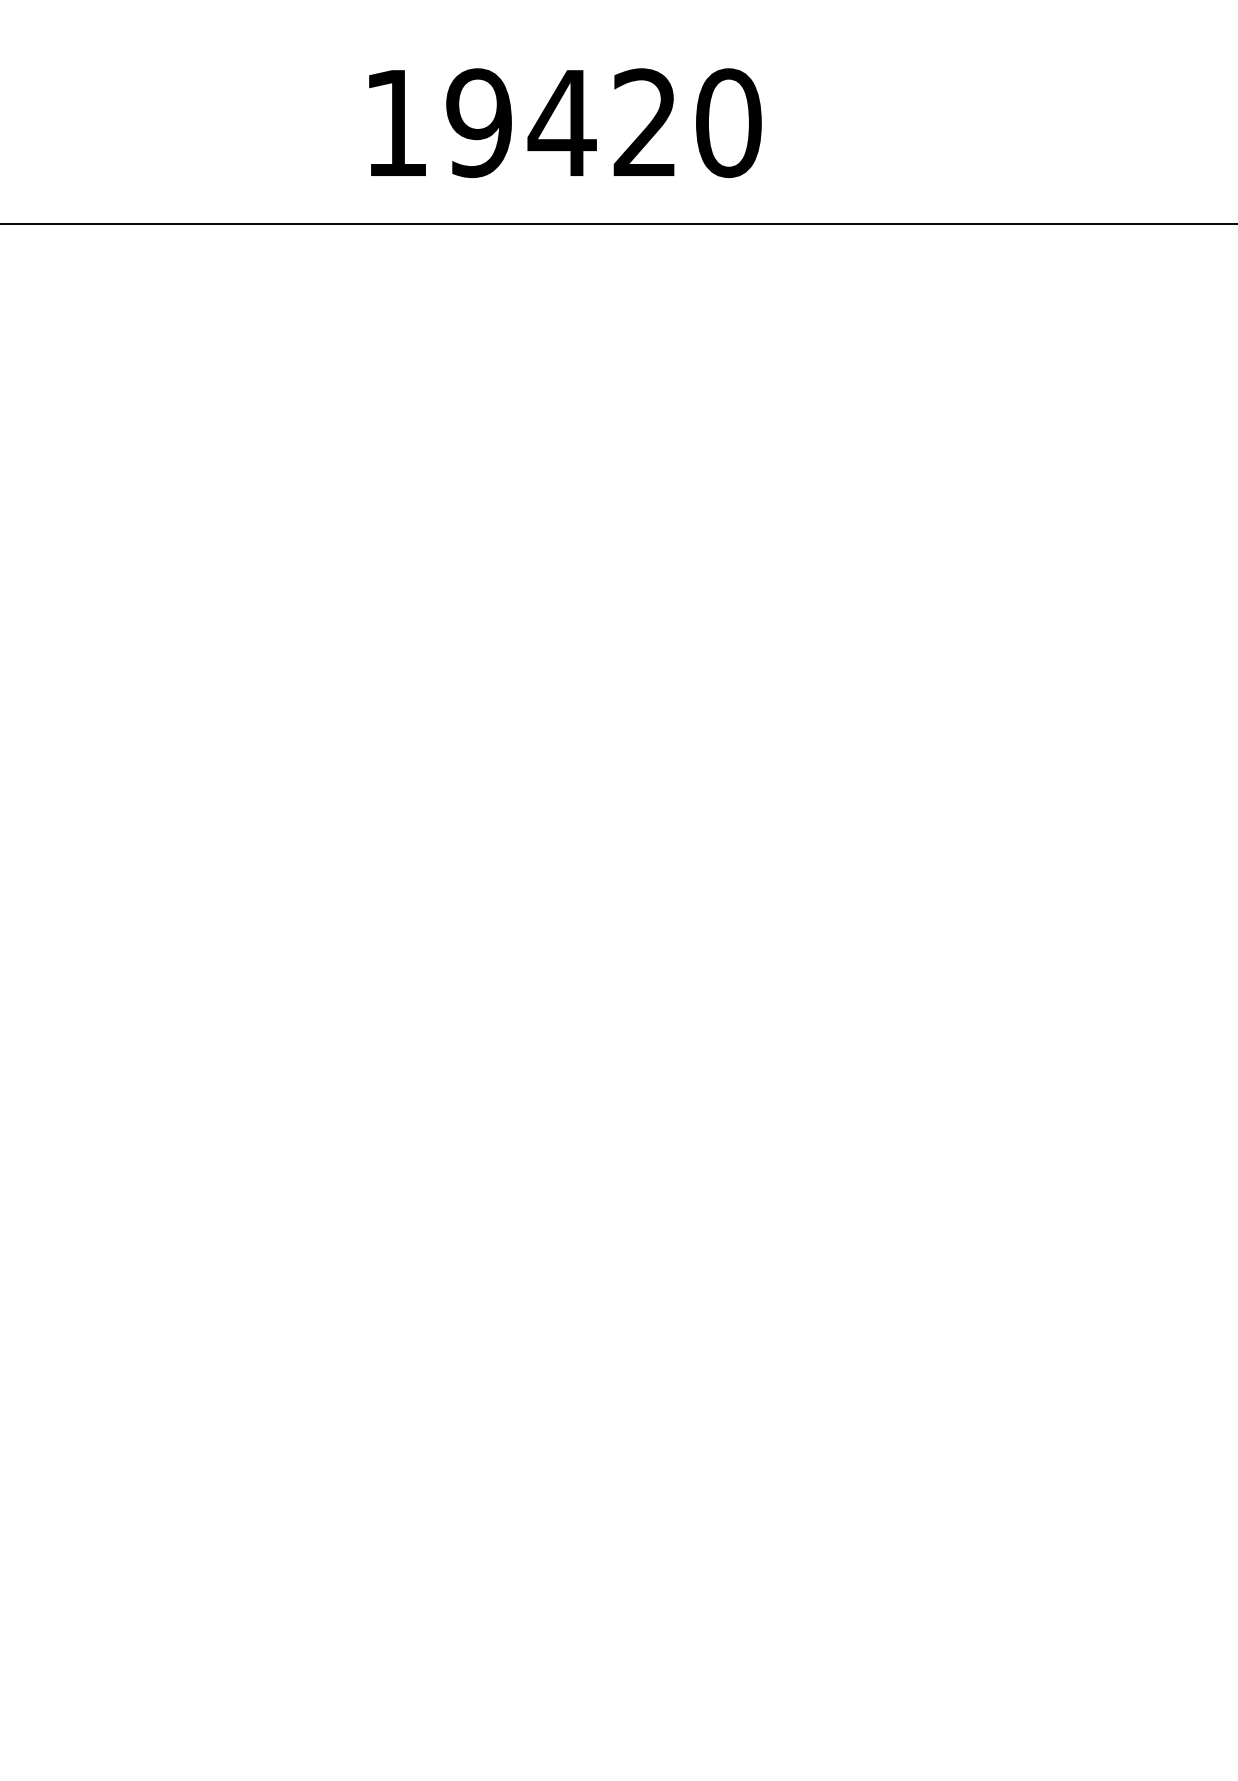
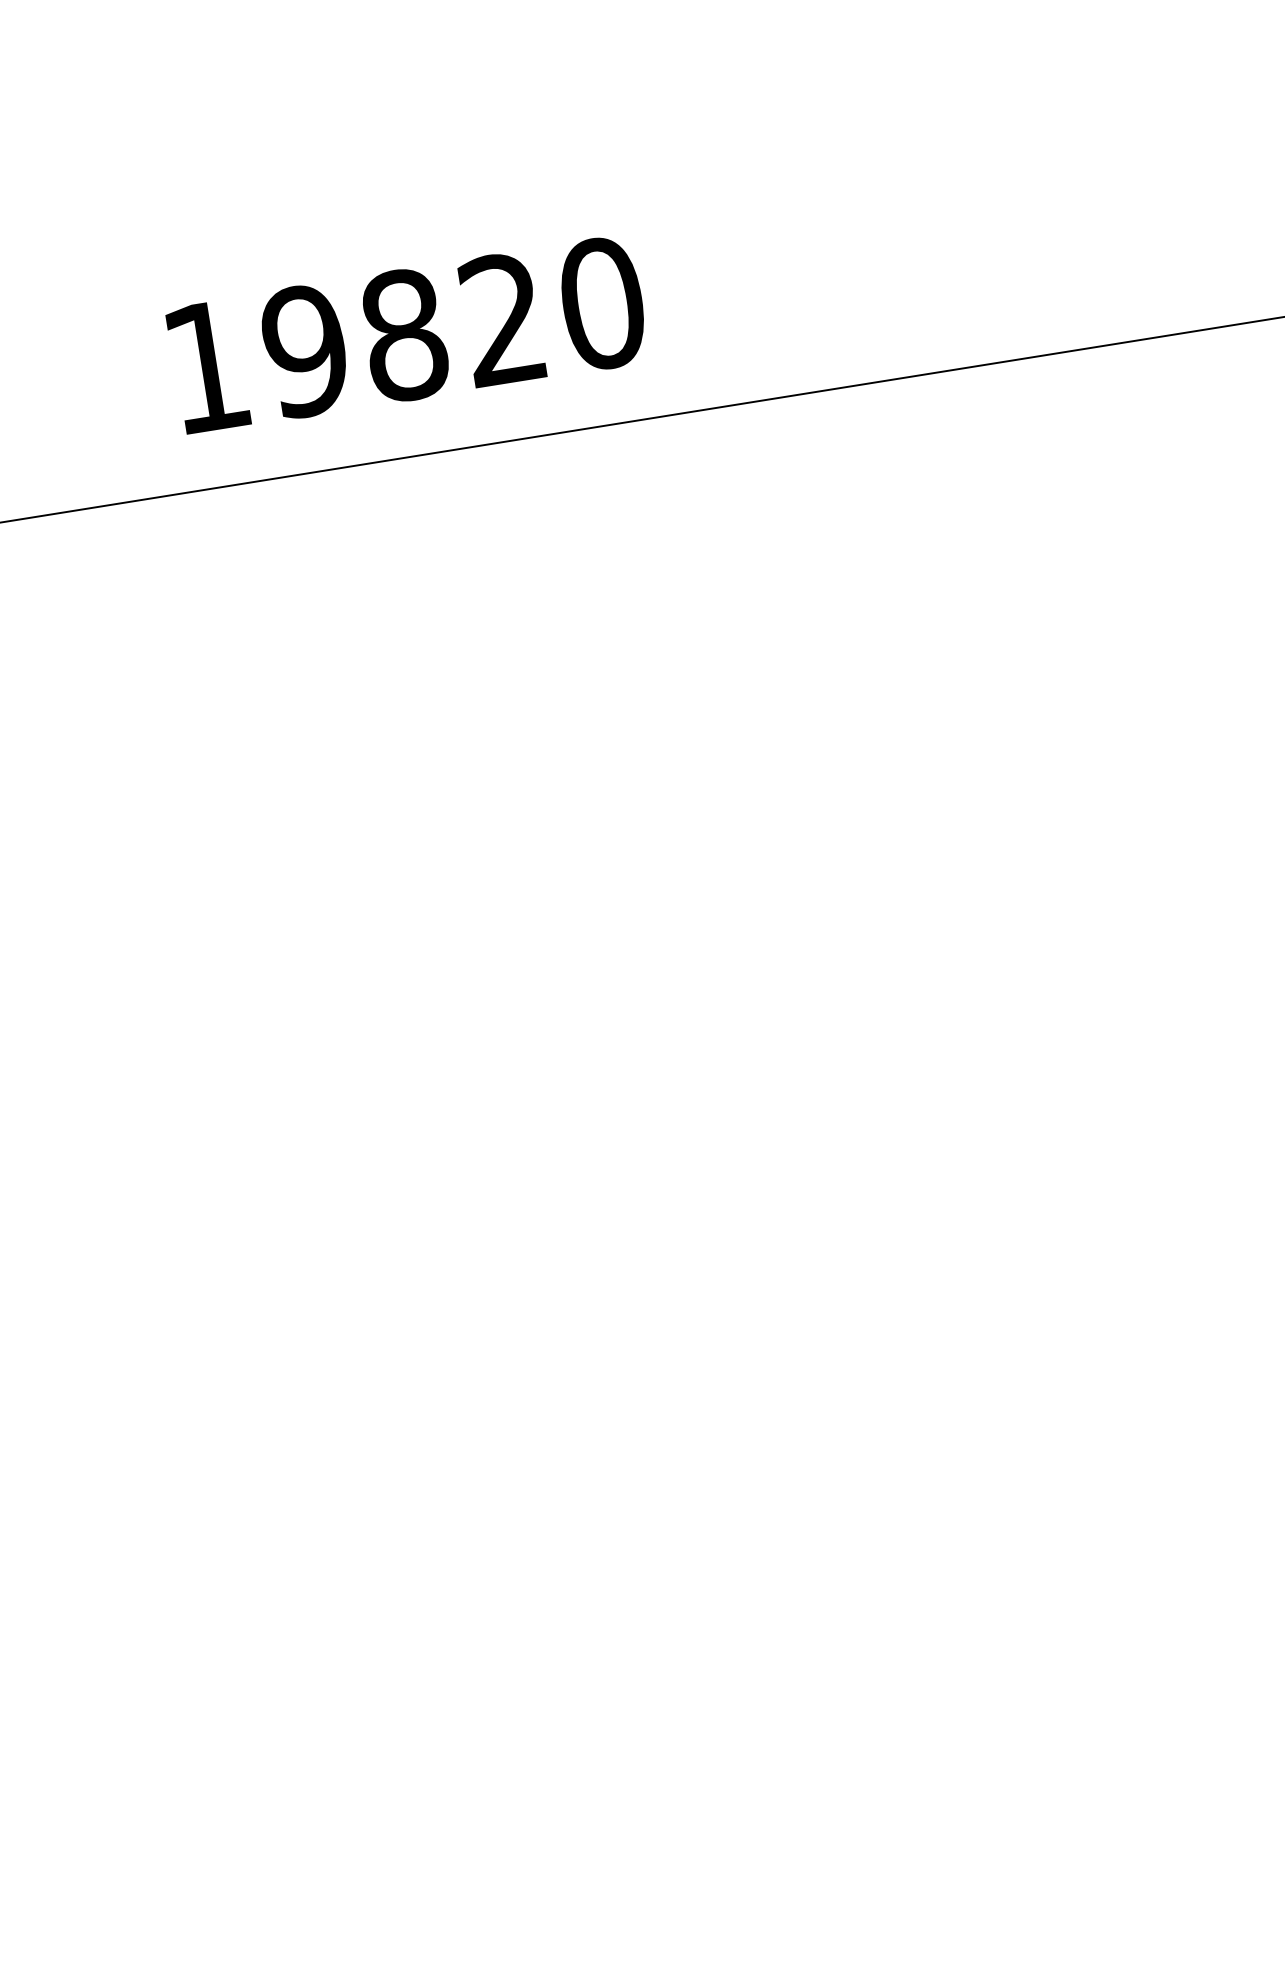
text: (561, 123) -> (403, 335), 19420 -> 19820

